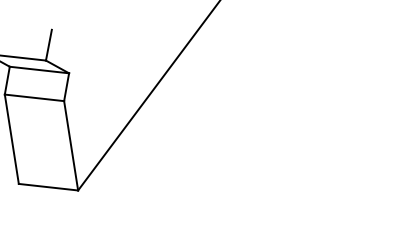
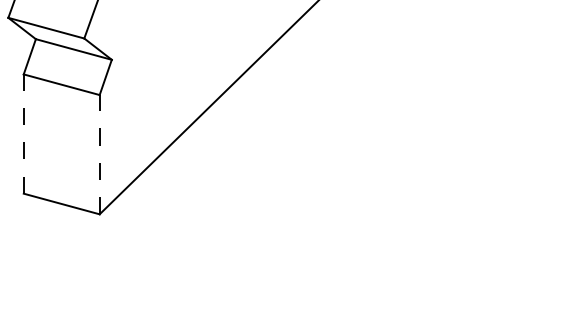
line: (11, 139) -> (23, 134), solid -> dashed
line: (70, 145) -> (99, 154), solid -> dashed

